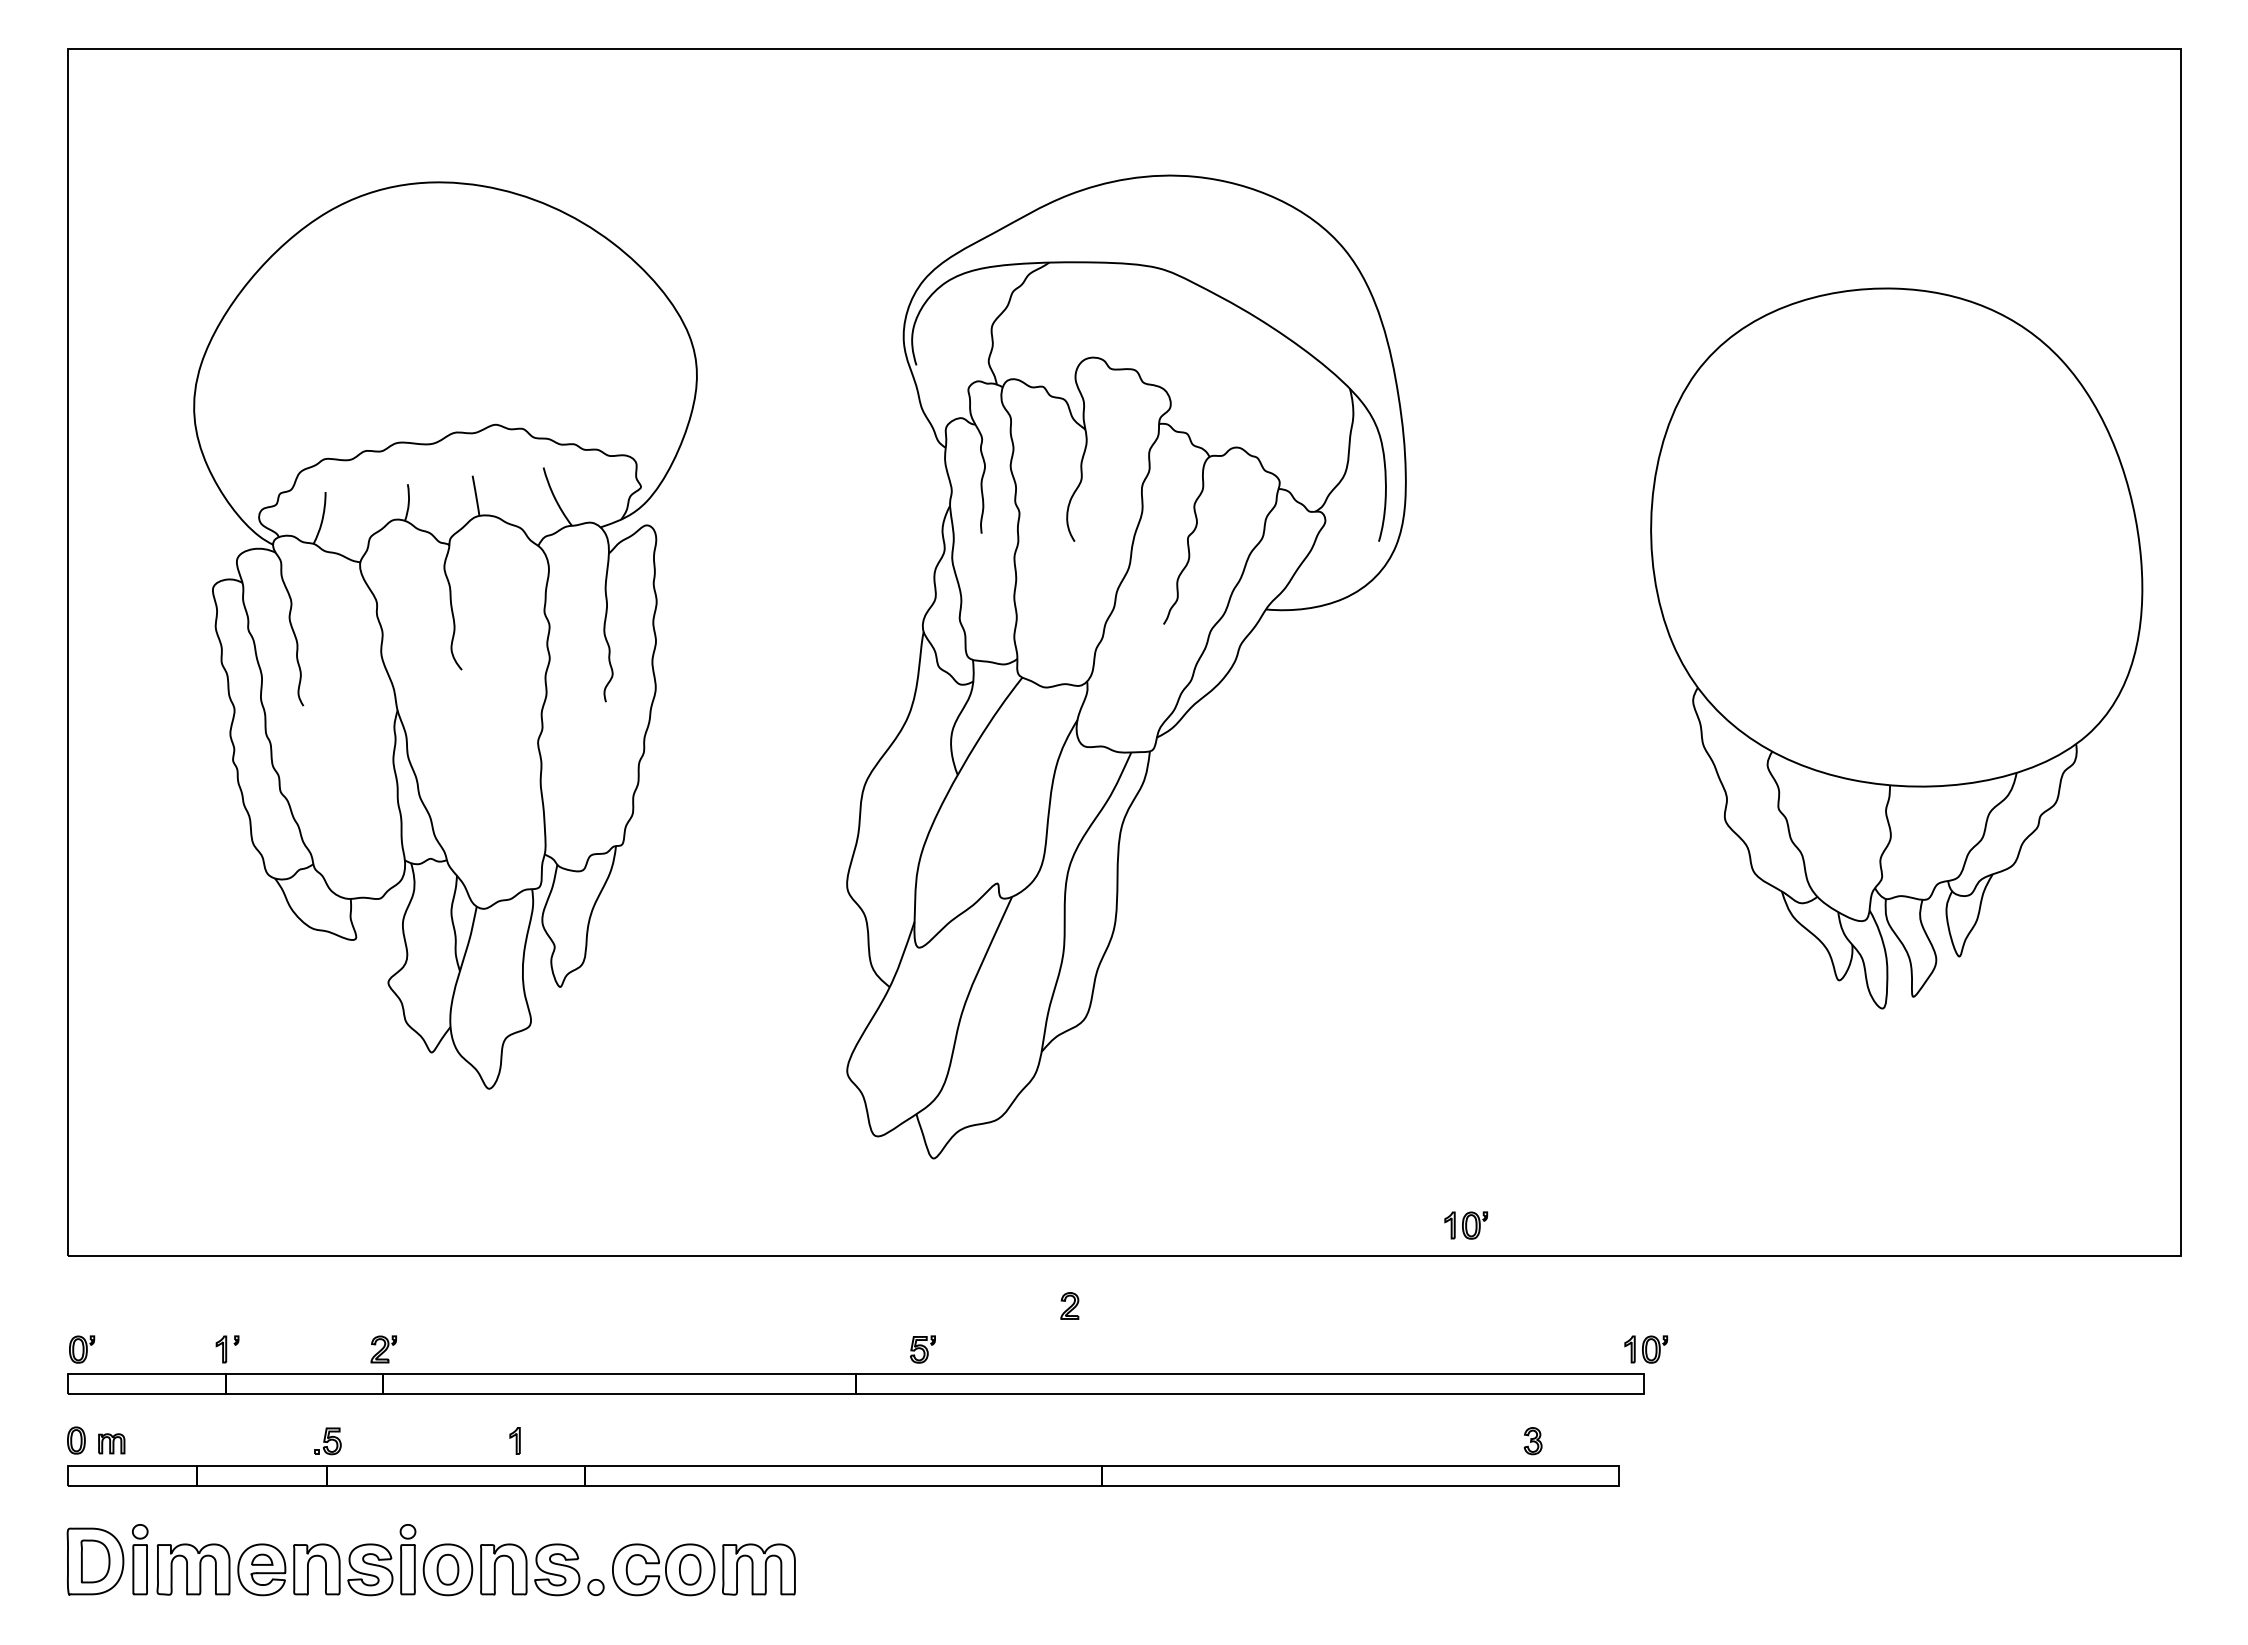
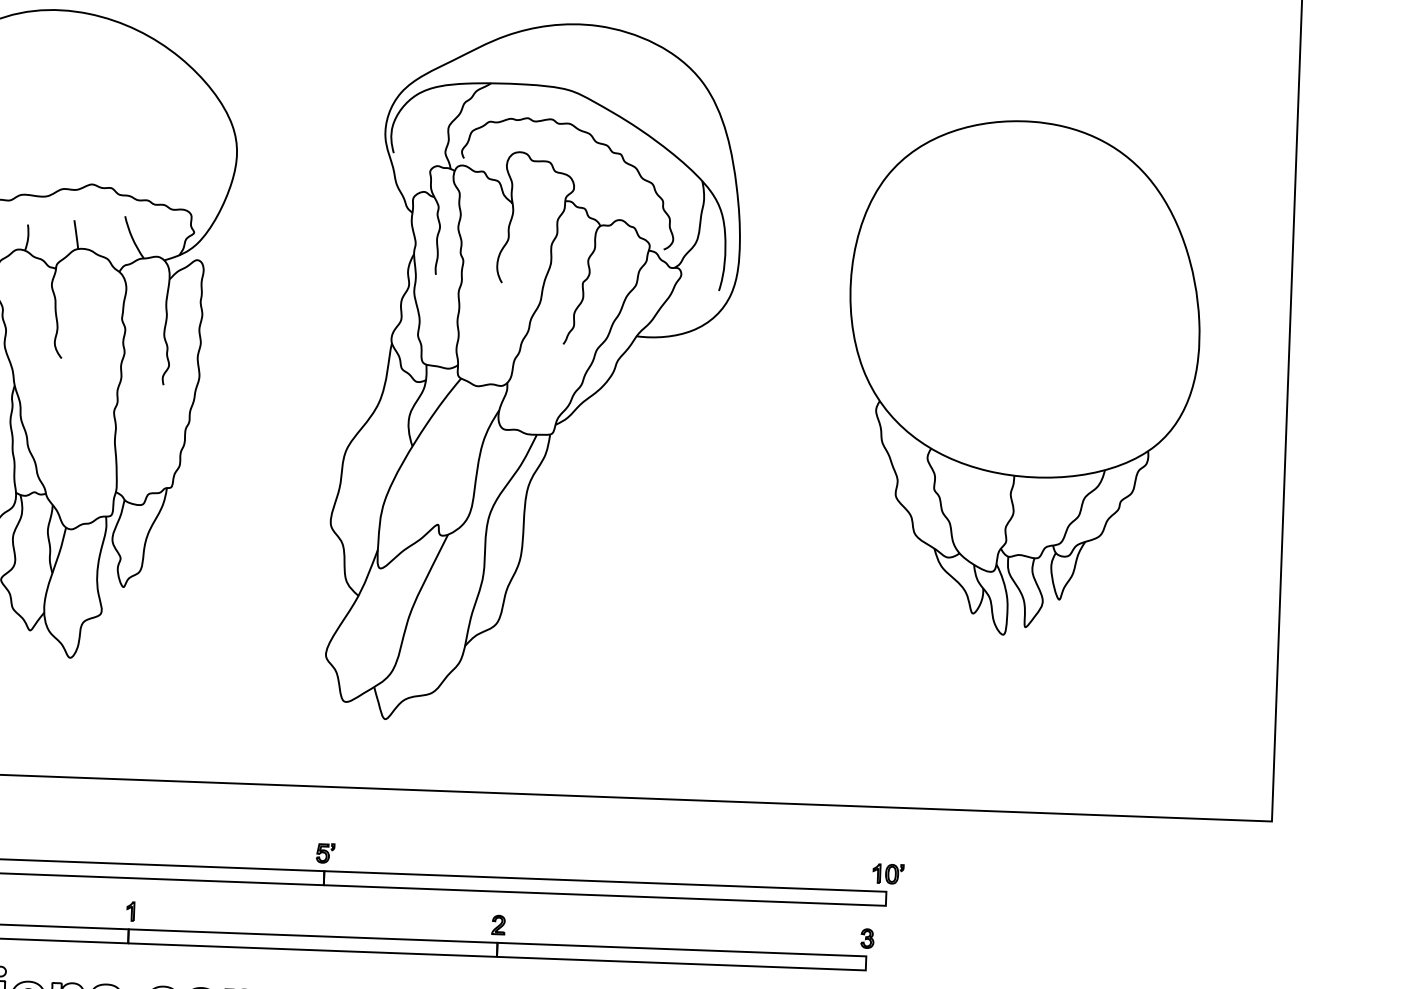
curve: (1197, 339) -> (594, 142), added
part: (1896, 648) -> (1022, 378), moved
part: (1466, 1225) -> (763, 780), removed
part: (1069, 1305) -> (498, 924), moved
part: (922, 1349) -> (325, 853), moved
part: (514, 1440) -> (130, 911), moved
part: (1532, 1441) -> (866, 938), moved

